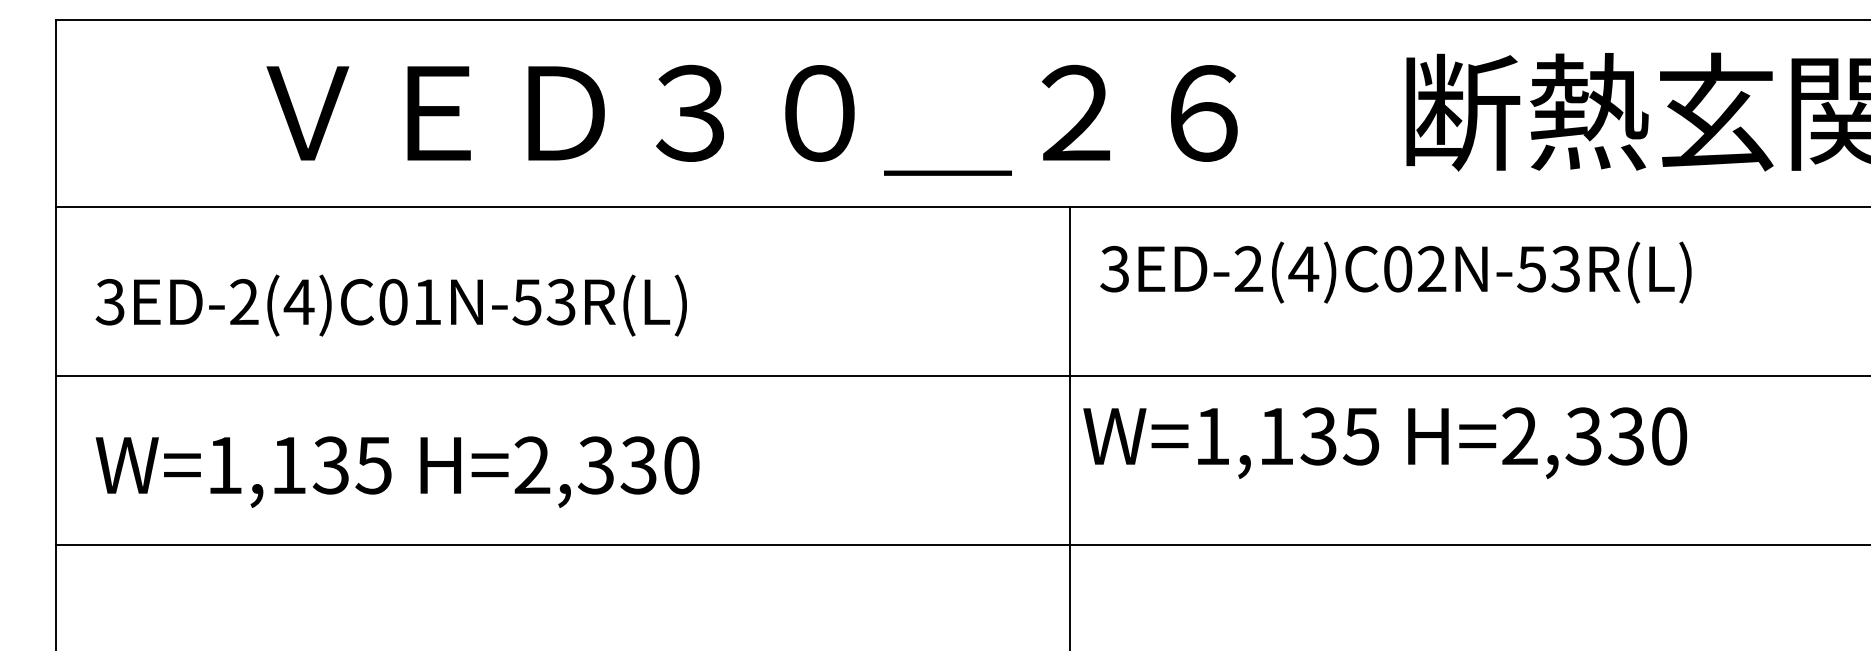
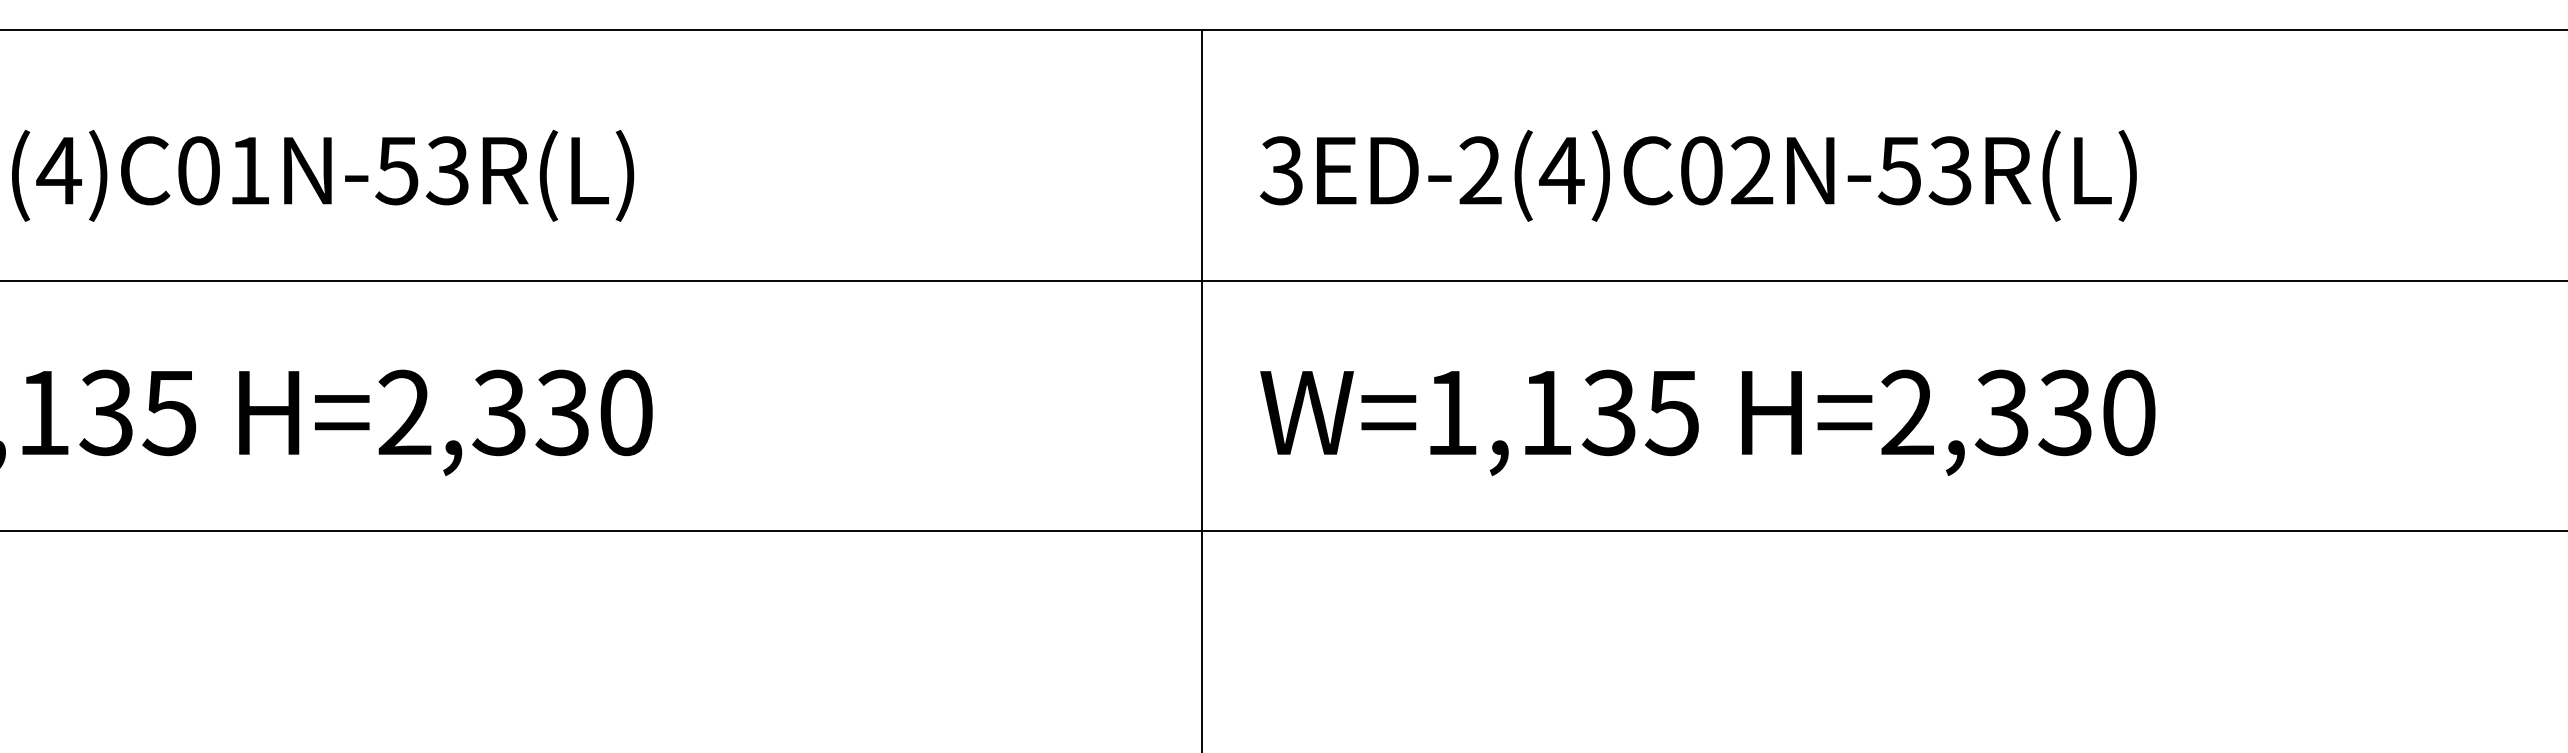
text: (1395, 272) -> (1697, 175), moved
text: (1385, 442) -> (1708, 421), moved

